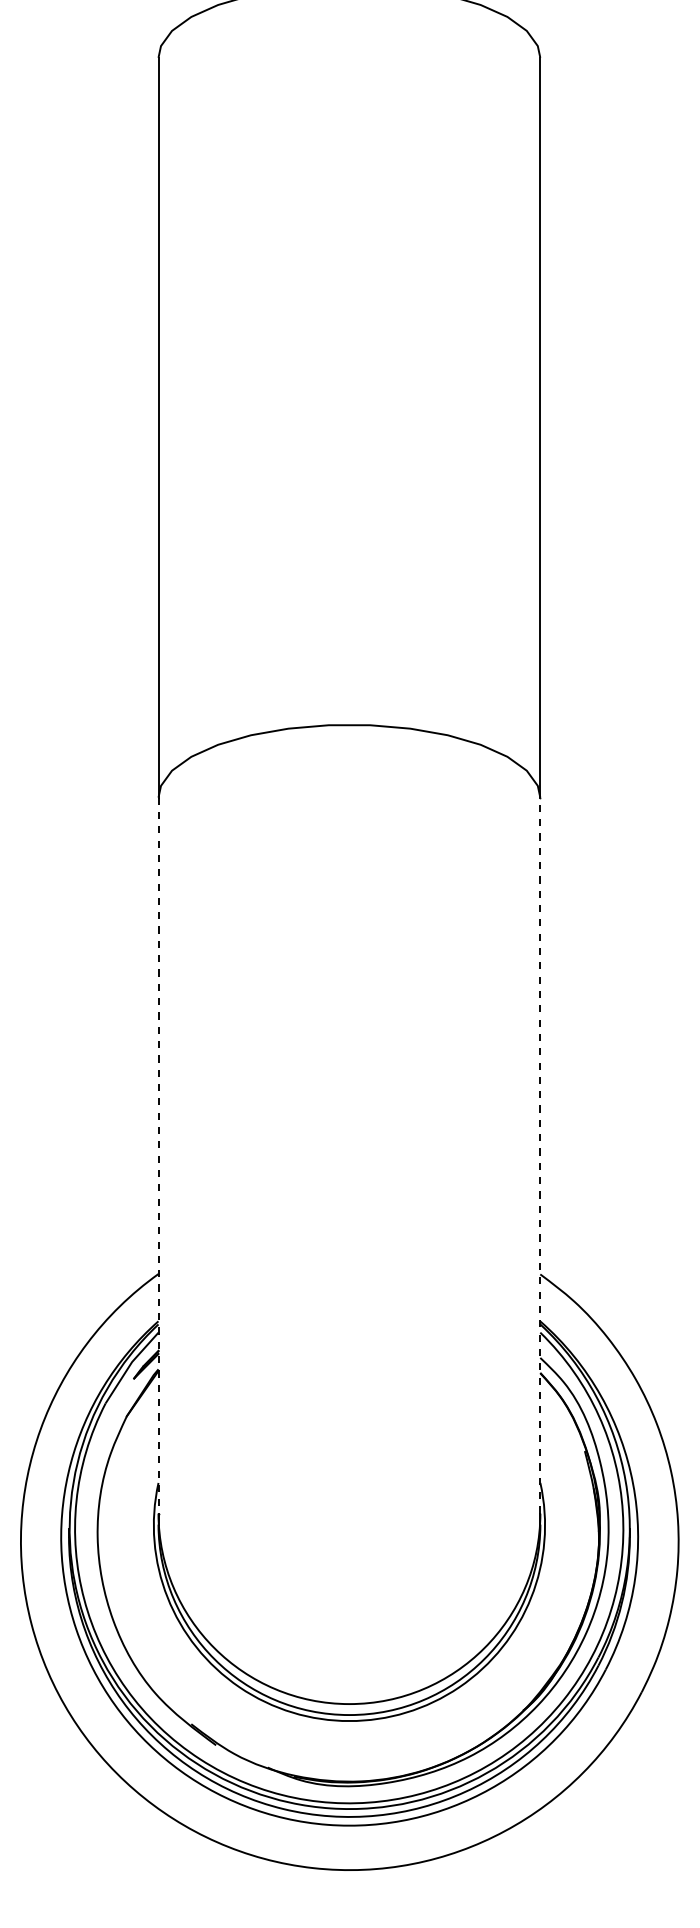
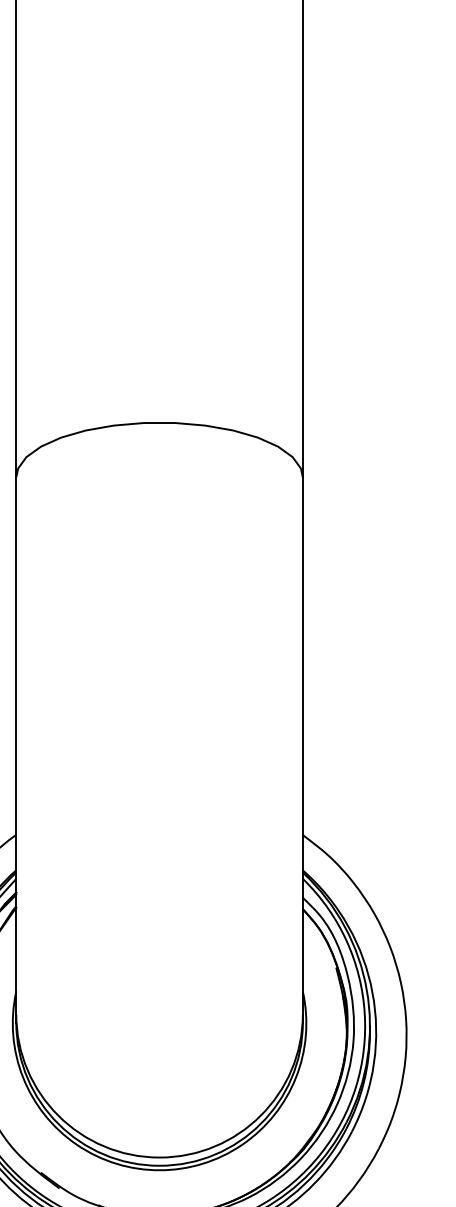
line: (158, 1155) -> (16, 745), dashed -> solid
line: (540, 1155) -> (302, 745), dashed -> solid

